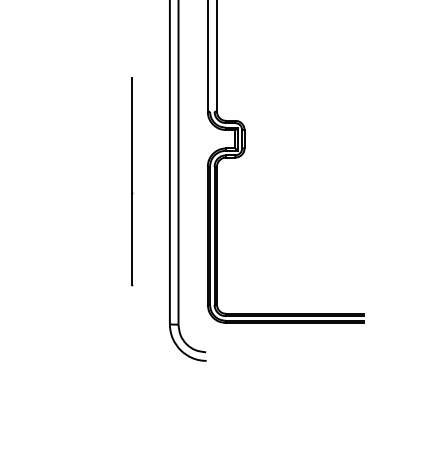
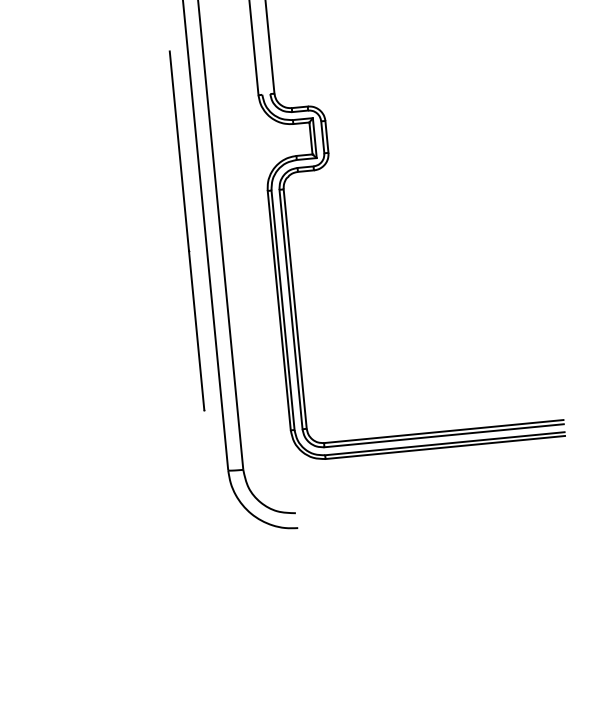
line: (132, 181) -> (188, 231), moved

